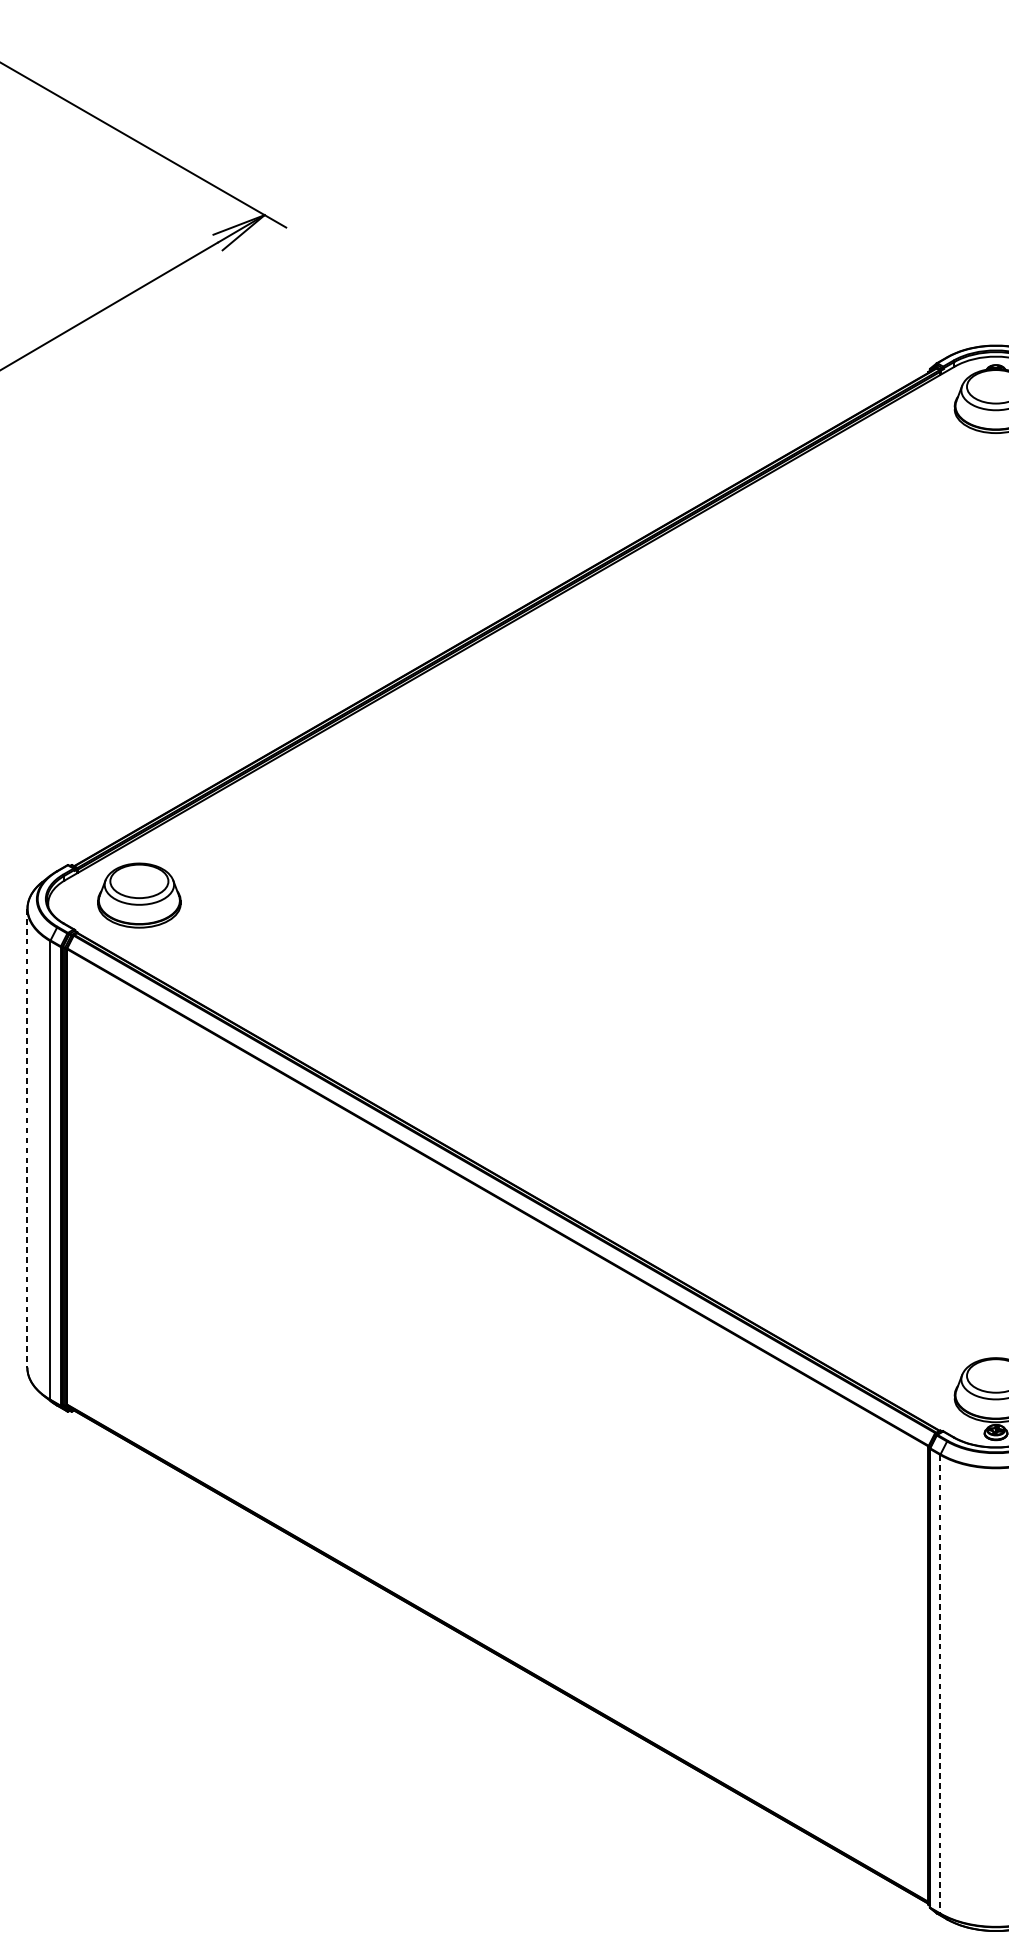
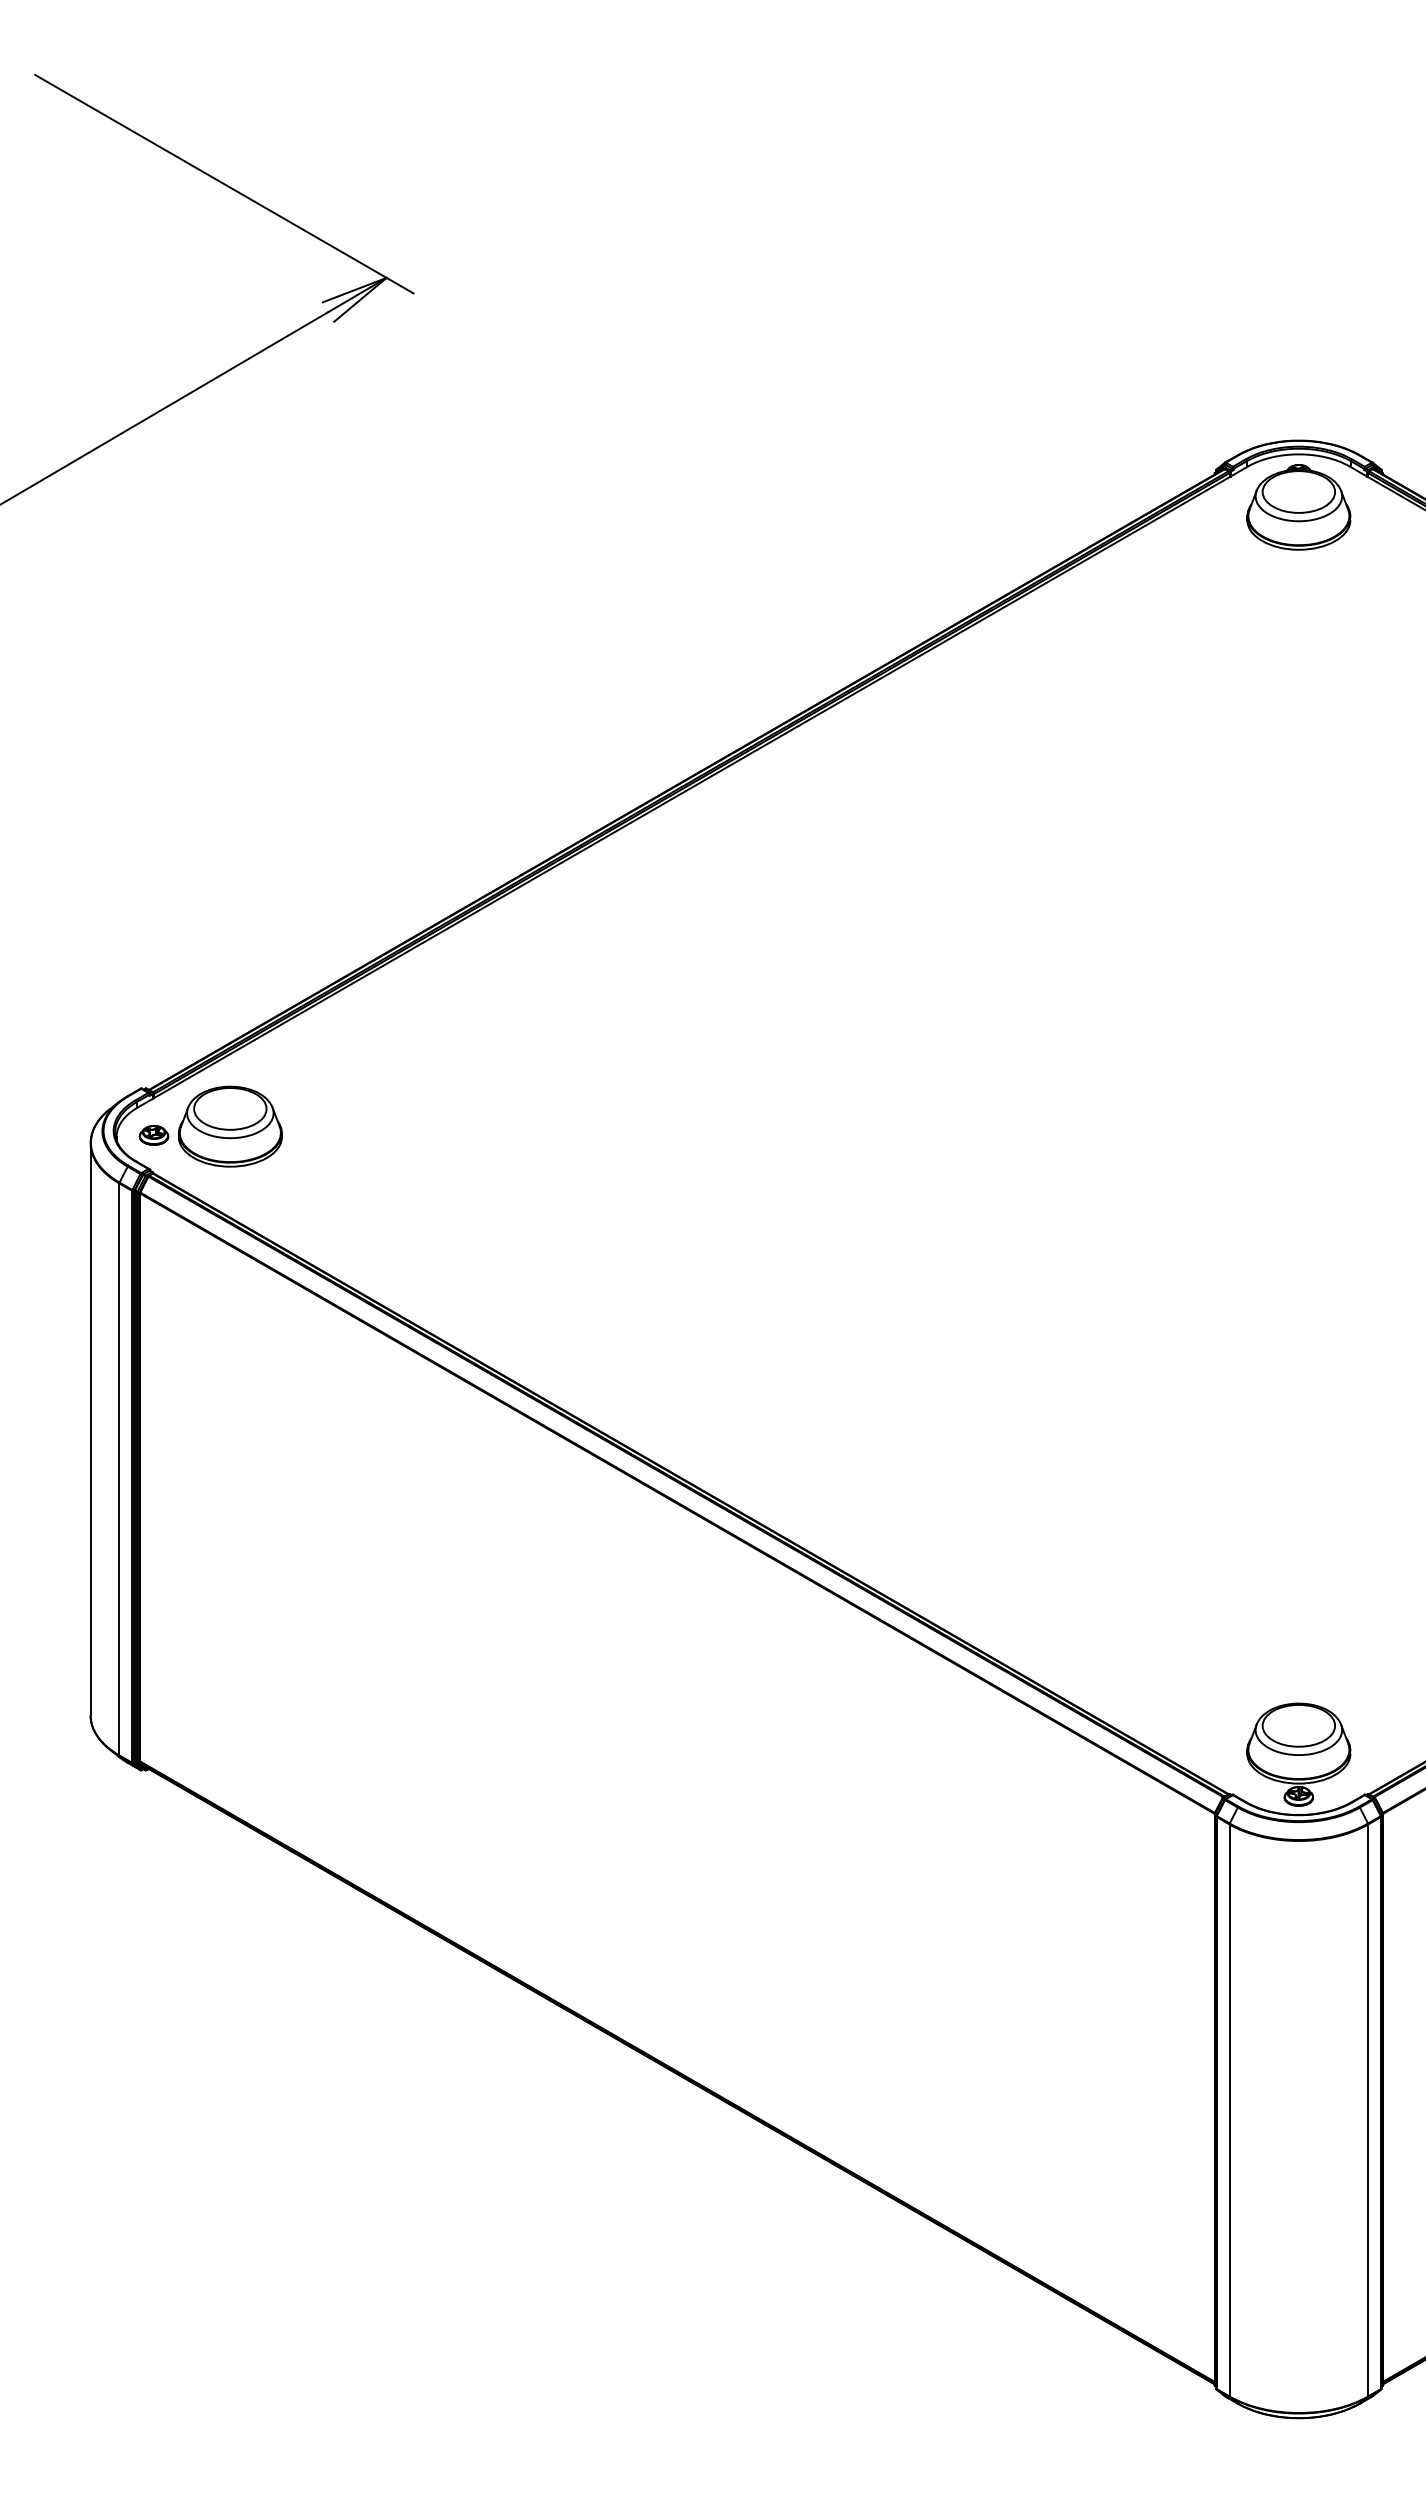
part: (77, 902) -> (153, 1135), added
line: (27, 1138) -> (90, 1429), dashed -> solid
line: (940, 1684) -> (1229, 2110), dashed -> solid

